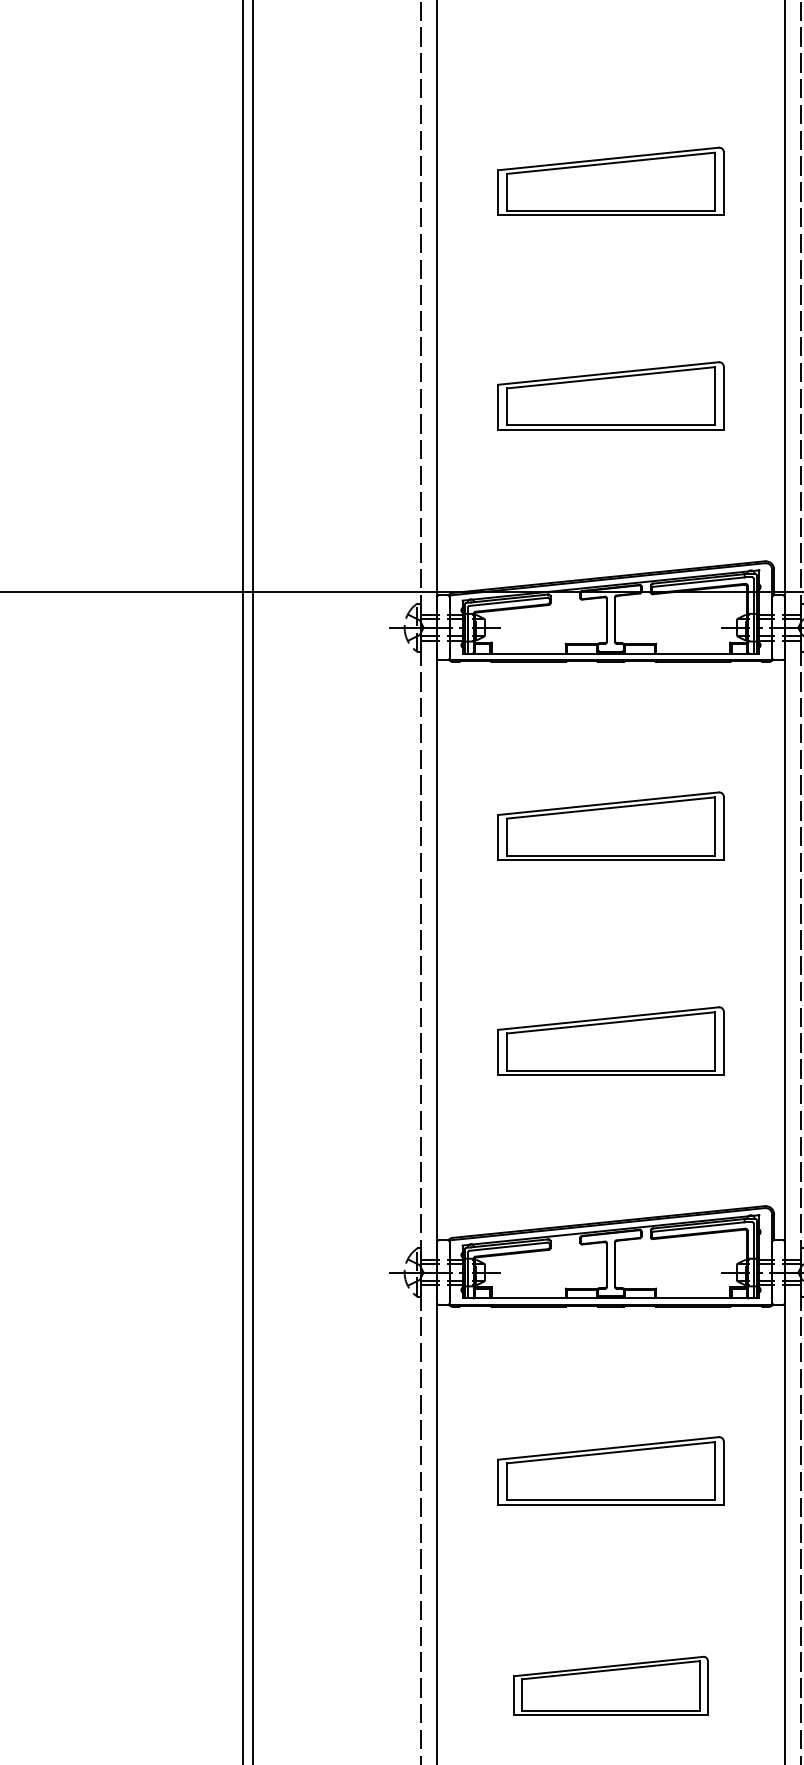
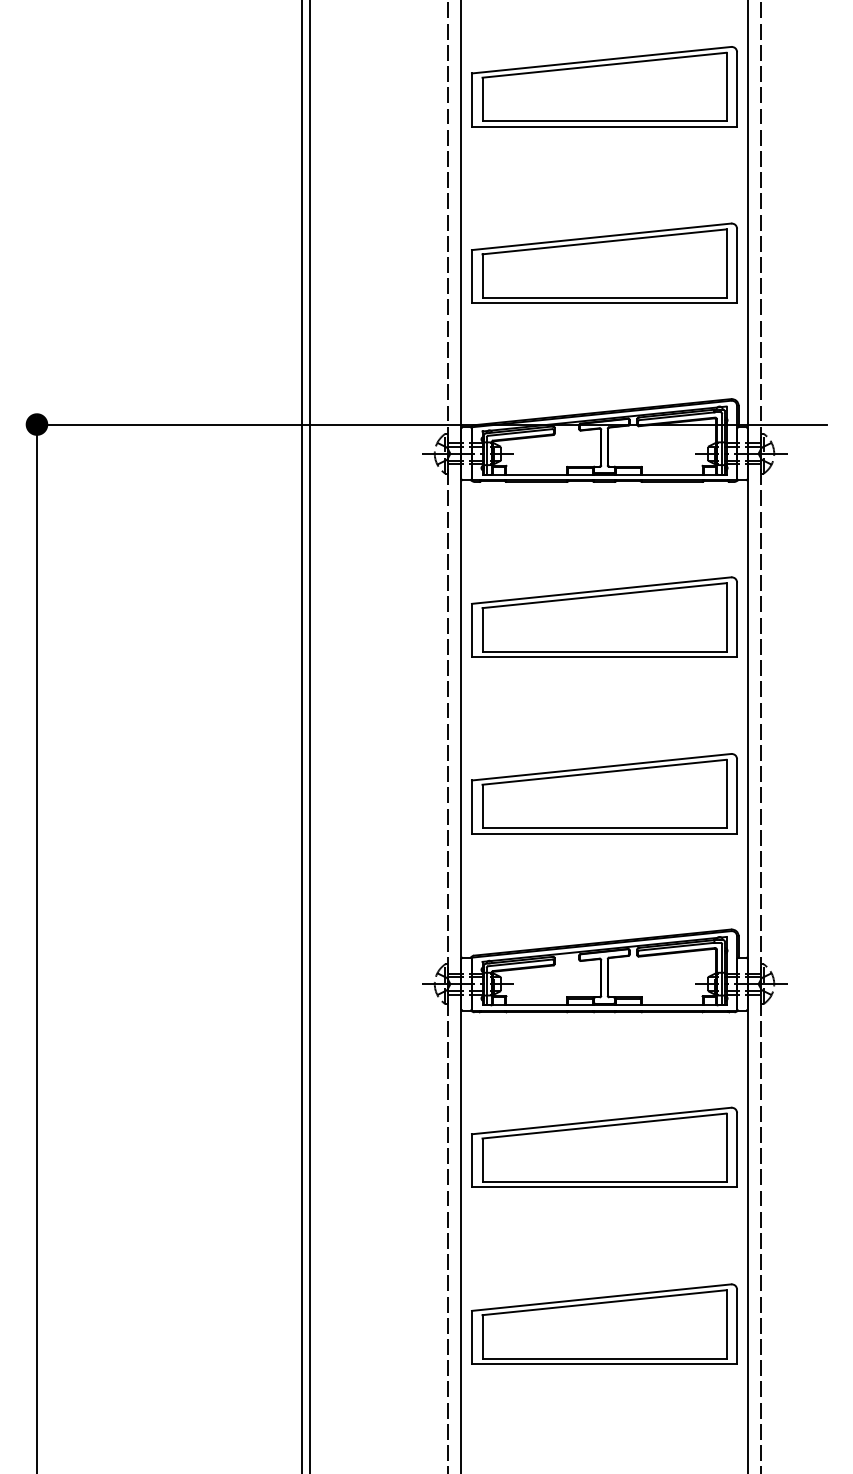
part: (610, 181) -> (604, 86), size x1.43
part: (610, 395) -> (604, 262), size x1.43
part: (610, 825) -> (604, 616), size x1.43
part: (610, 1040) -> (604, 793), size x1.43
part: (610, 1469) -> (604, 1146), size x1.43
part: (610, 1685) -> (604, 1323), size x1.67

